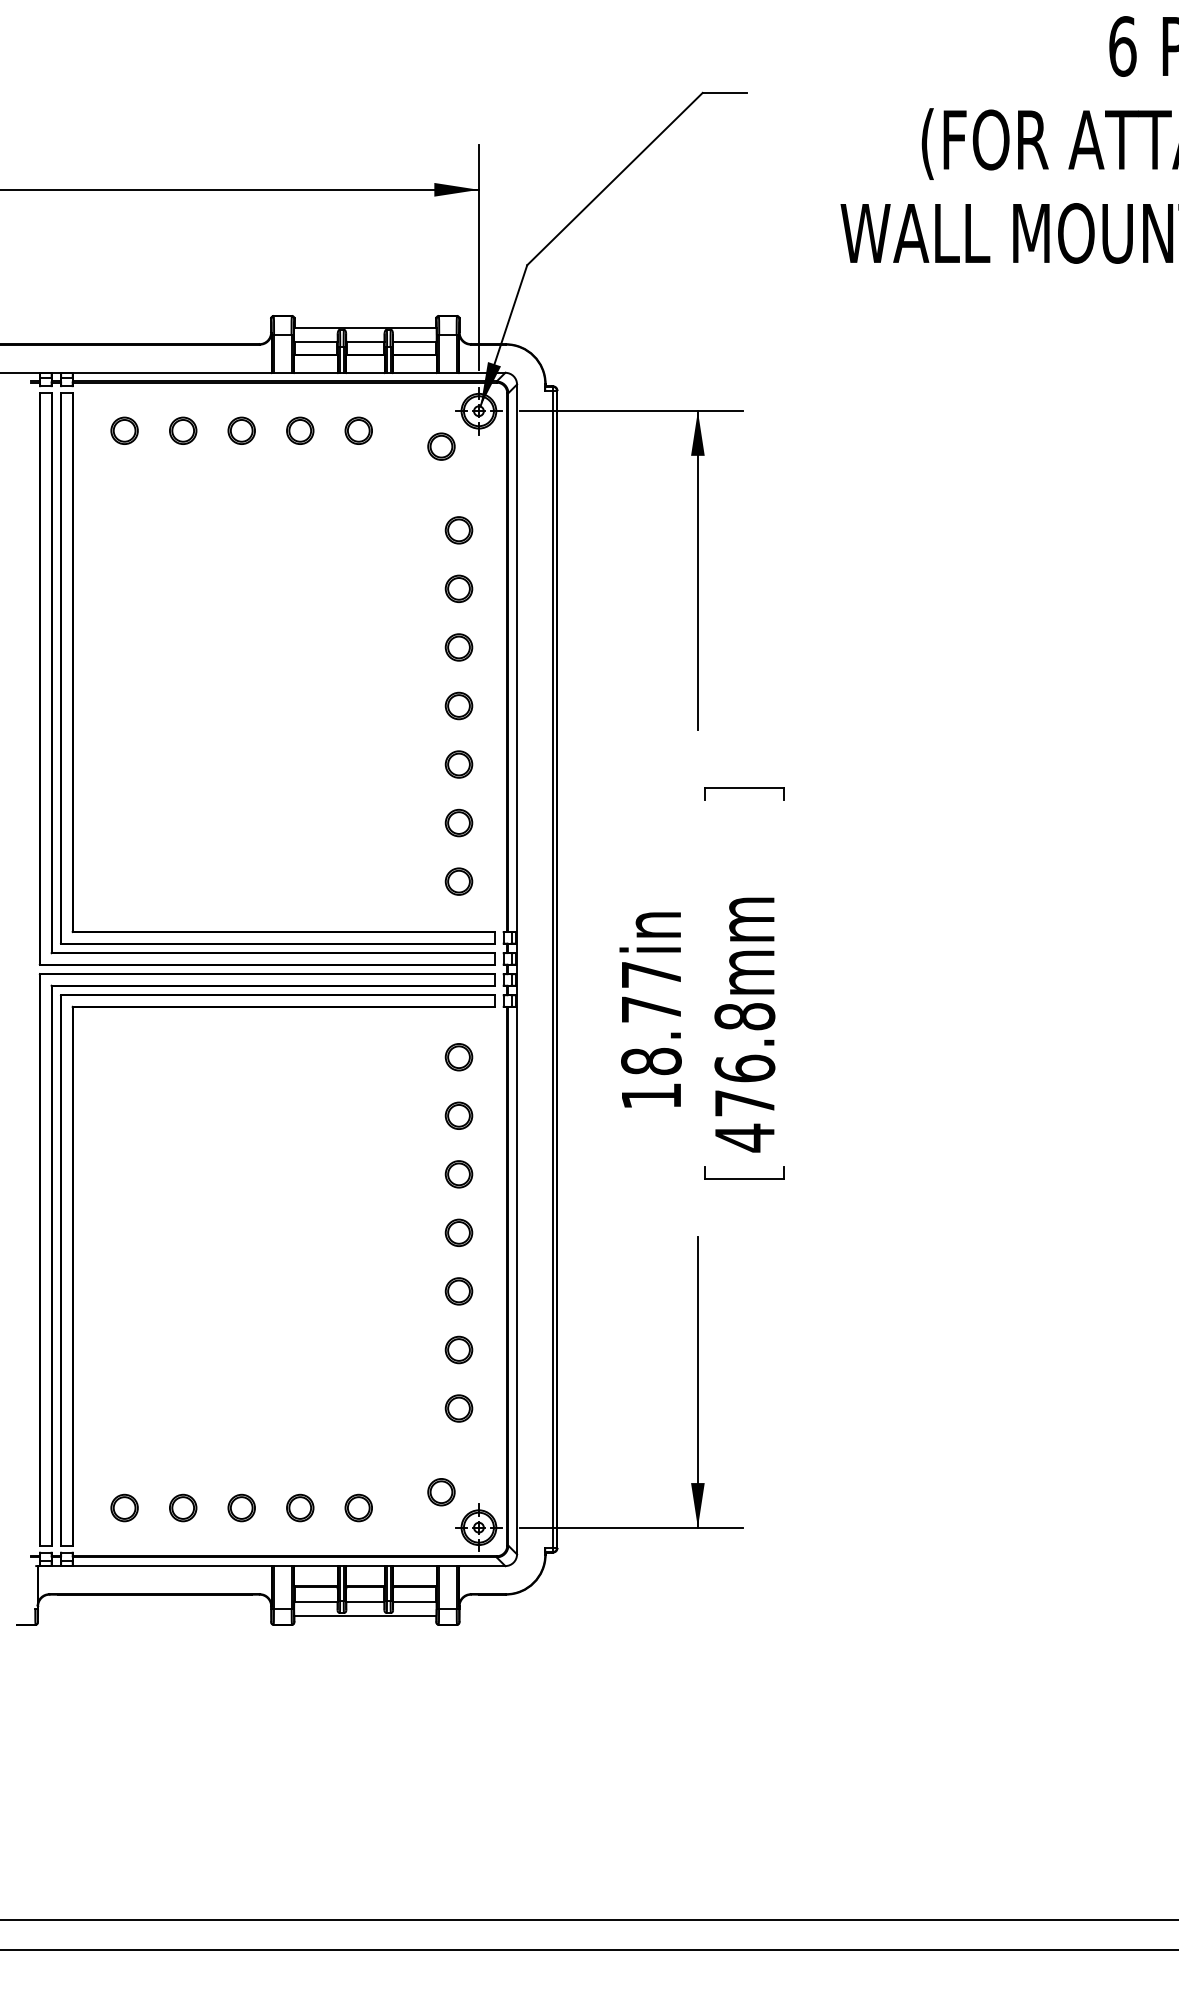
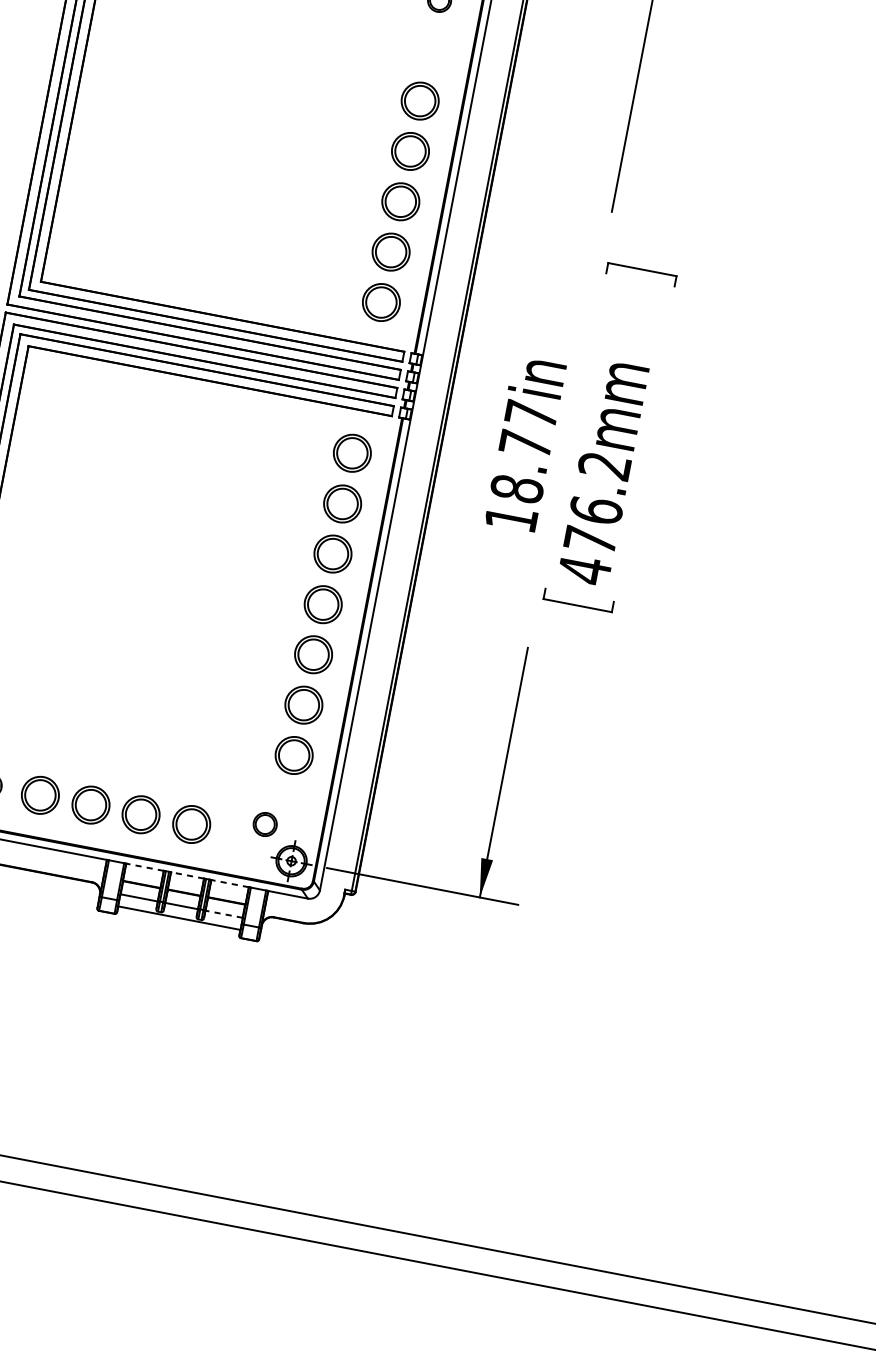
part: (458, 588) -> (429, 50), removed
part: (458, 647) -> (419, 101), size x1.6
part: (458, 705) -> (410, 150), size x1.6
part: (458, 764) -> (400, 201), size x1.6
part: (458, 822) -> (390, 251), size x1.6
part: (458, 881) -> (380, 302), size x1.6
text: (744, 1016) -> (604, 465), 476.8mm -> 476.2mm
part: (458, 1057) -> (351, 453), size x1.6
part: (458, 1115) -> (342, 503), size x1.6
part: (458, 1174) -> (332, 554), size x1.6
part: (458, 1232) -> (322, 604), size x1.6
part: (458, 1291) -> (313, 654), size x1.6
part: (458, 1349) -> (303, 704), size x1.6
part: (458, 1408) -> (293, 755), size x1.6
part: (183, 1507) -> (40, 794), size x1.6
part: (241, 1507) -> (90, 804), size x1.6
part: (300, 1507) -> (141, 814), size x1.6
part: (358, 1507) -> (191, 823), size x1.6
line: (315, 1566) -> (144, 867), solid -> dashed
line: (364, 1566) -> (186, 875), solid -> dashed
line: (414, 1566) -> (229, 883), solid -> dashed
line: (414, 1601) -> (223, 914), solid -> dashed

